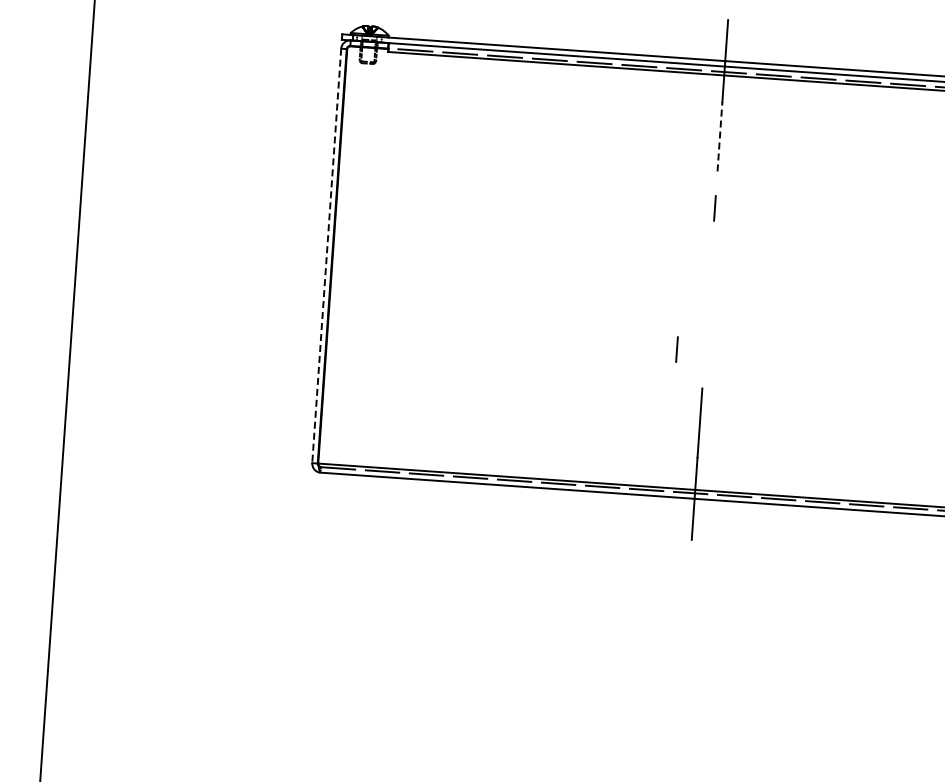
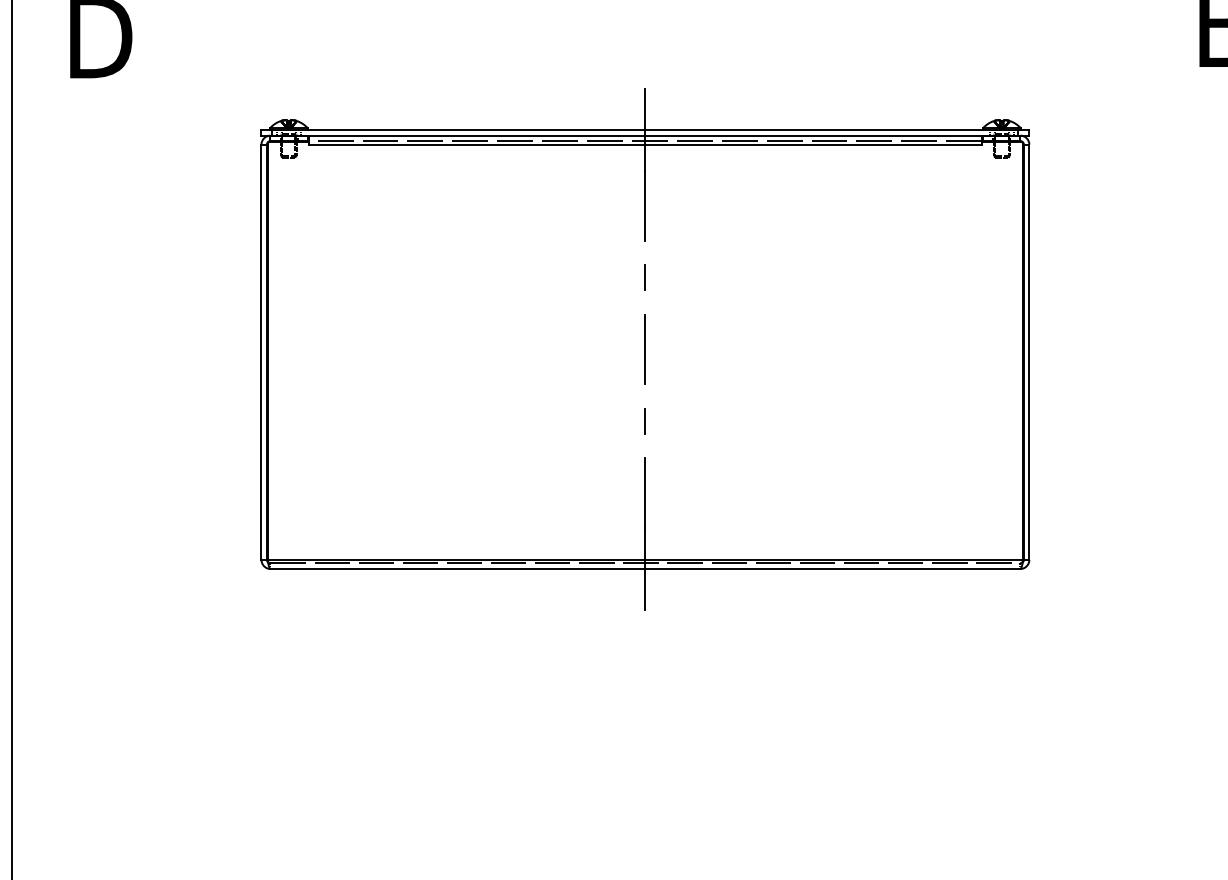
line: (720, 137) -> (645, 206), dashed -> solid
line: (326, 256) -> (261, 352), dashed -> solid
line: (710, 279) -> (645, 349), added
line: (676, 349) -> (644, 421), moved

